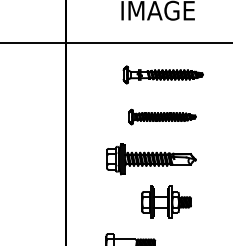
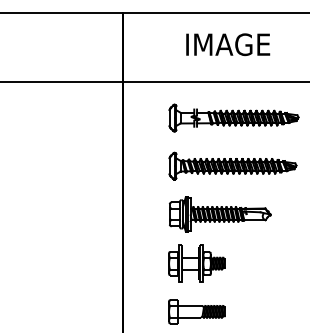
part: (162, 74) -> (233, 117), size x1.43
part: (161, 116) -> (232, 165), size x1.67
part: (166, 202) -> (196, 263), moved

